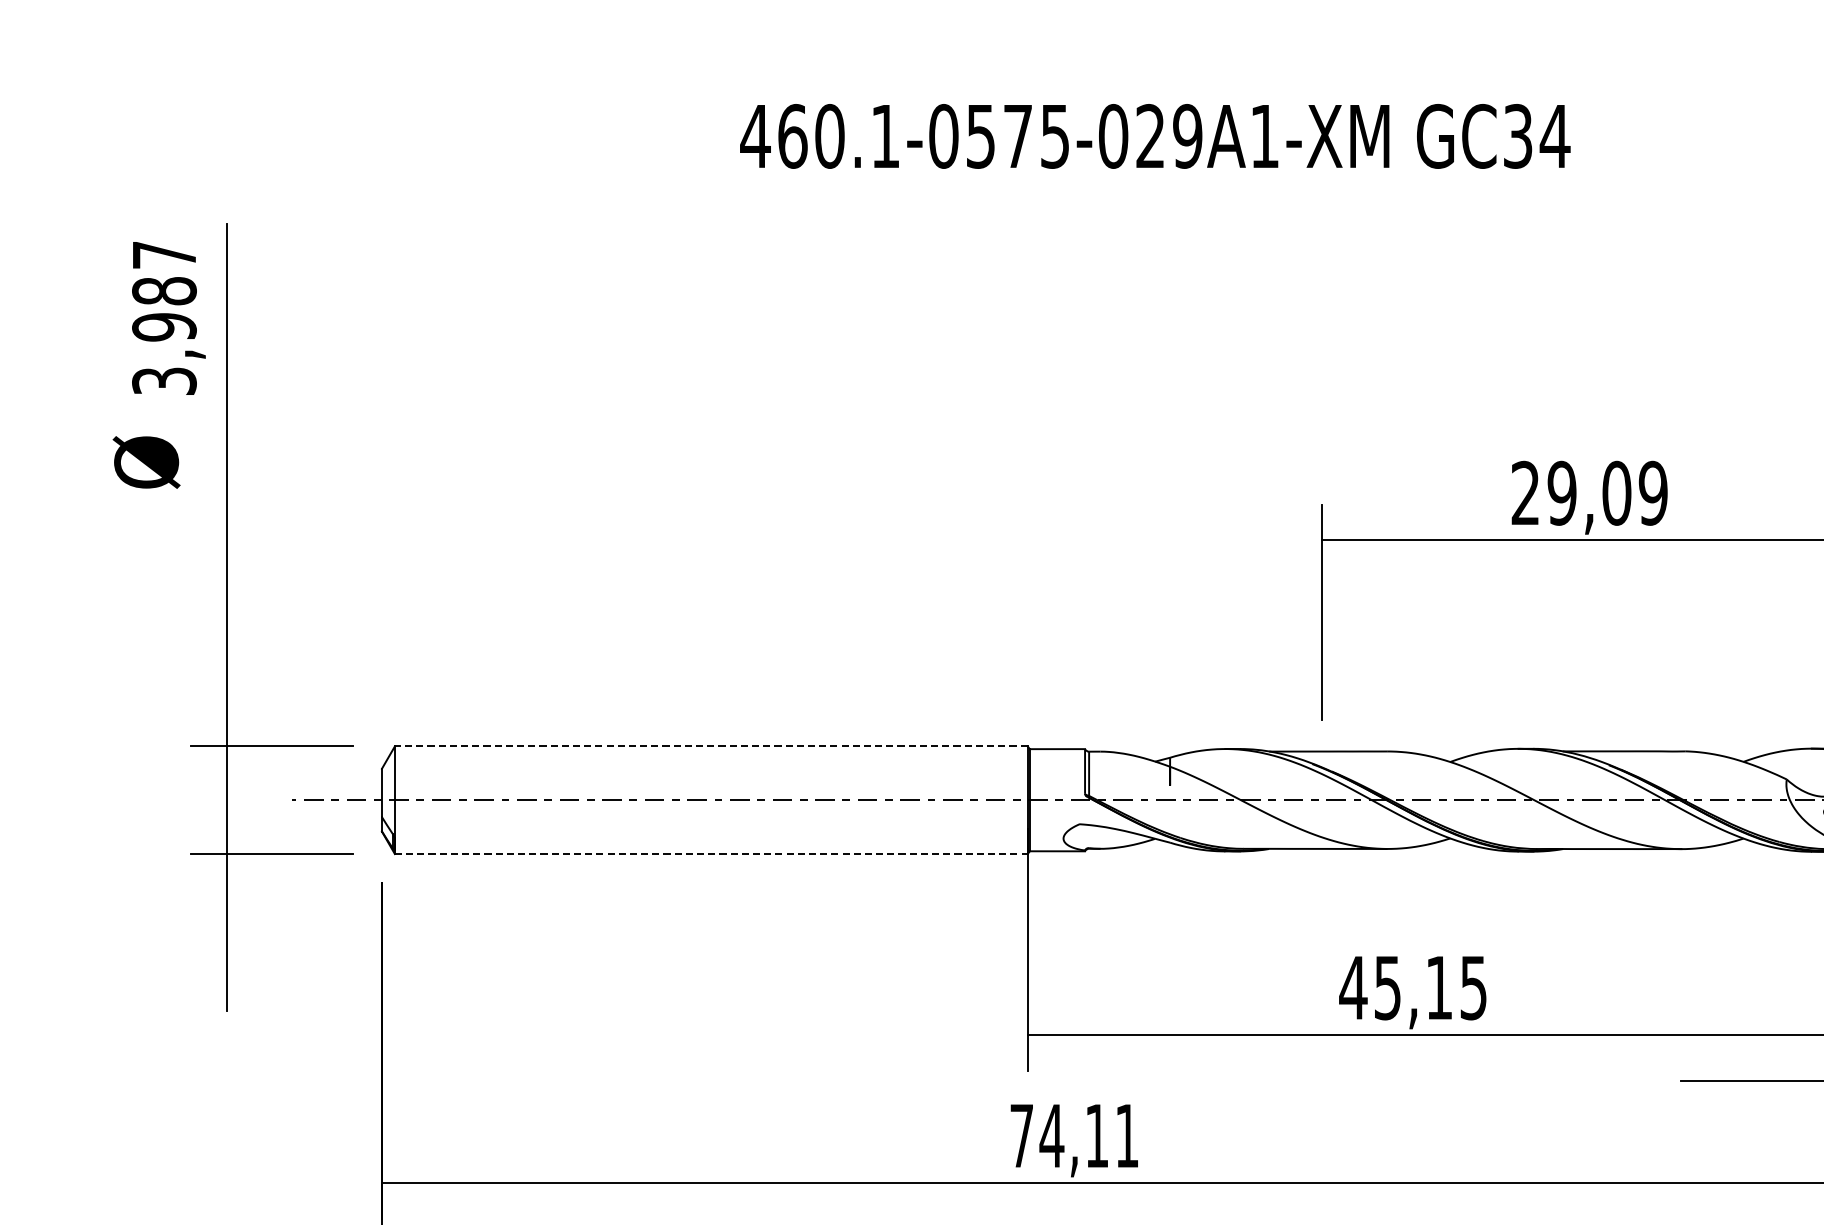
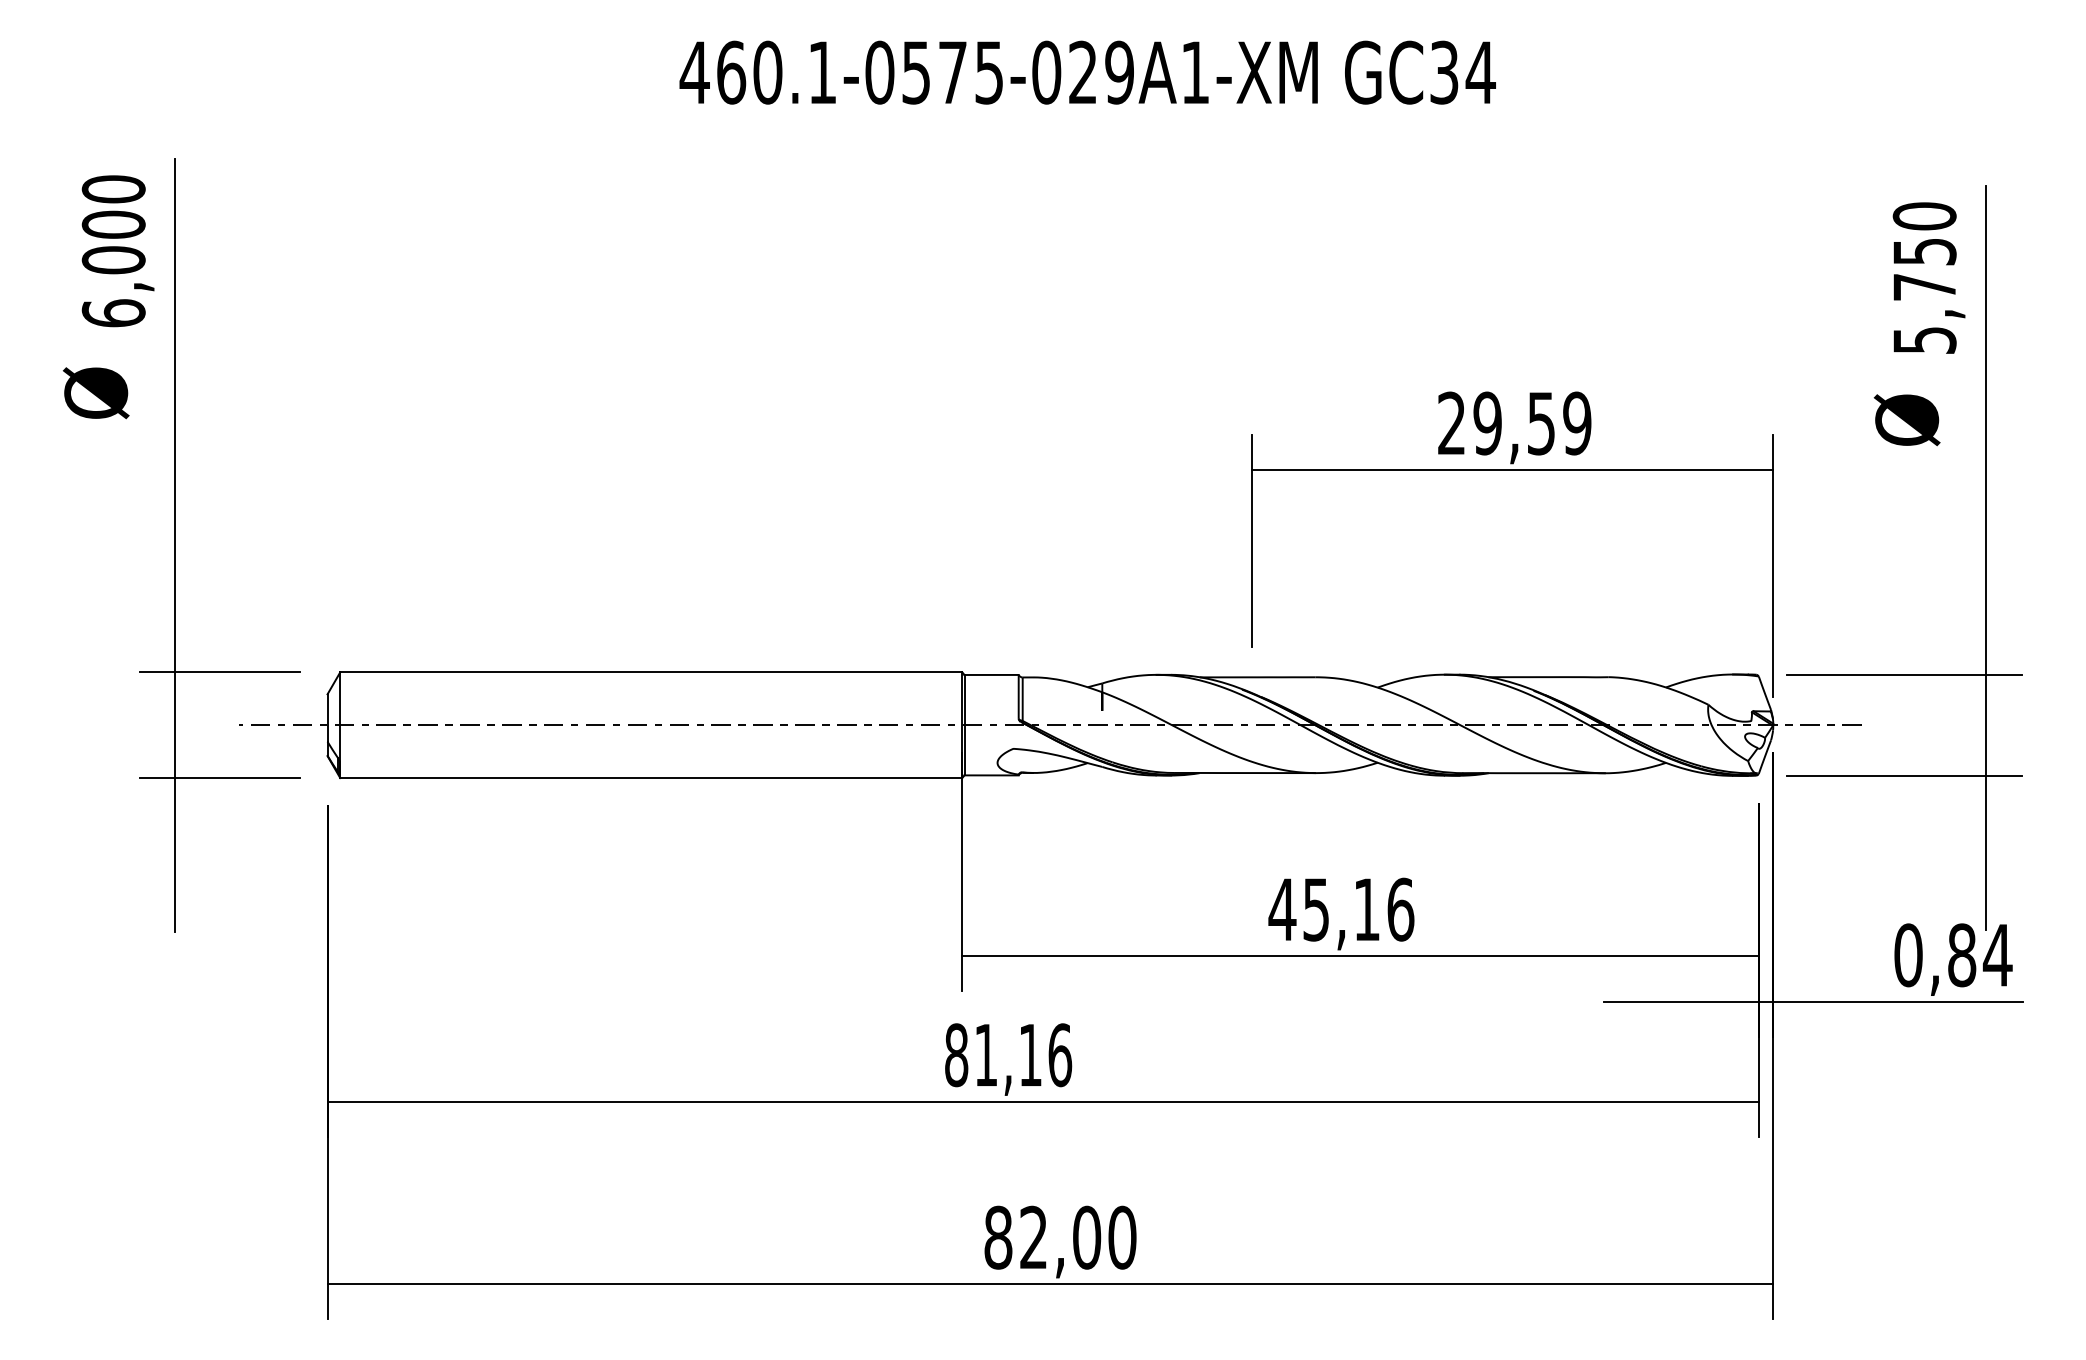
text: (164, 318) -> (113, 251), 3,987 -> 6,000
text: (1616, 493) -> (1541, 423), 29,09 -> 29,59
line: (710, 746) -> (650, 672), dashed -> solid
line: (711, 854) -> (651, 778), dashed -> solid
text: (1473, 987) -> (1400, 909), 45,15 -> 45,16
text: (1074, 1136) -> (1008, 1055), 74,11 -> 81,16

